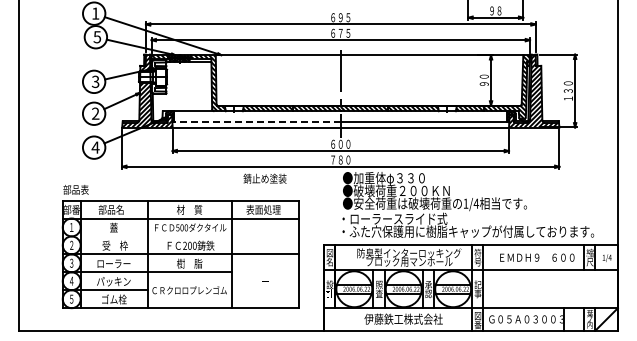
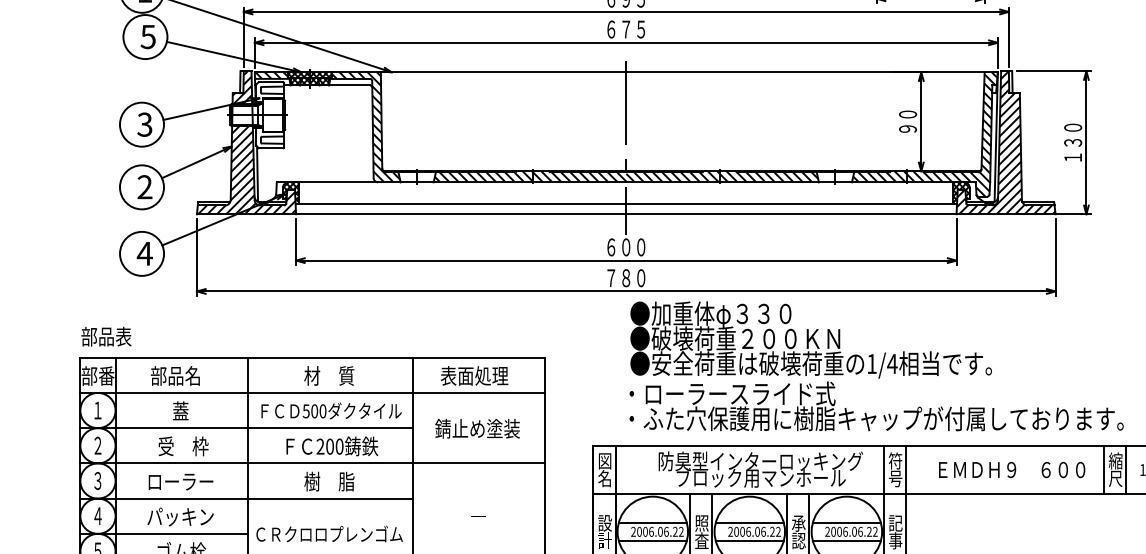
line: (256, 122) -> (460, 204), dashed -> solid
text: (264, 178) -> (476, 428), moved
line: (147, 236) -> (246, 428), added

